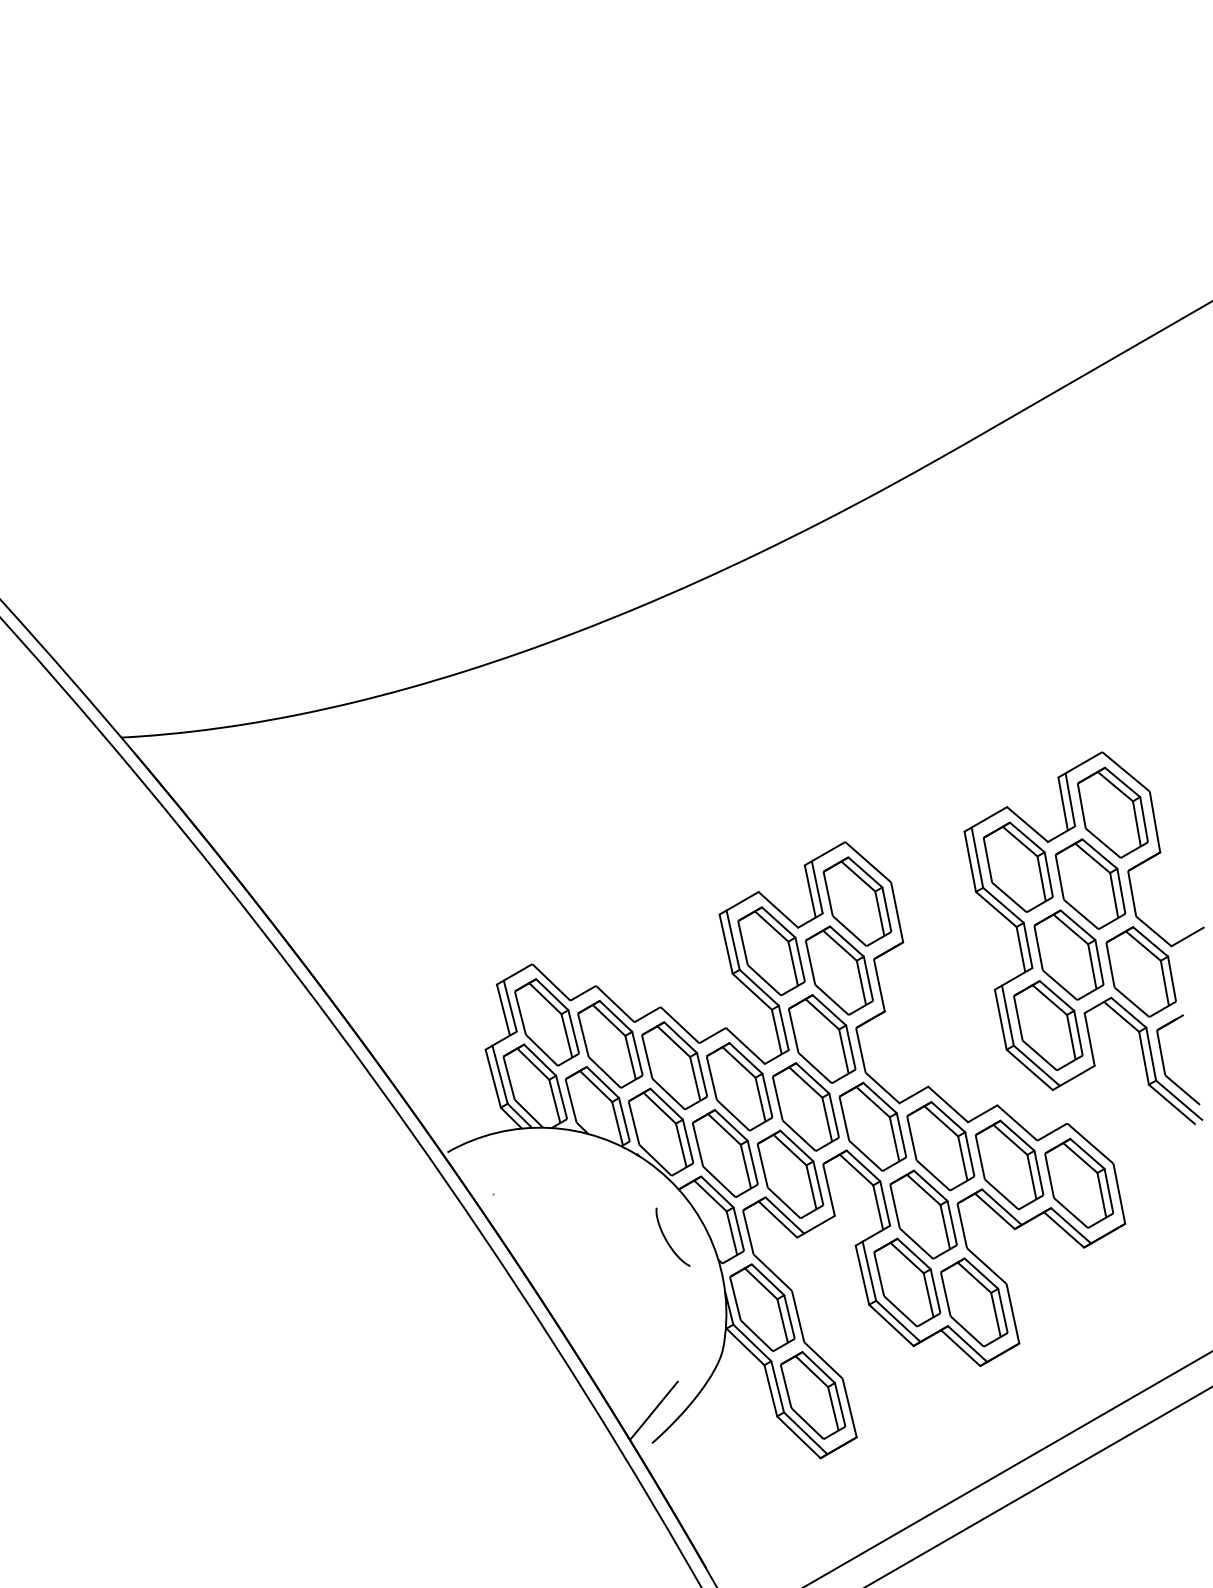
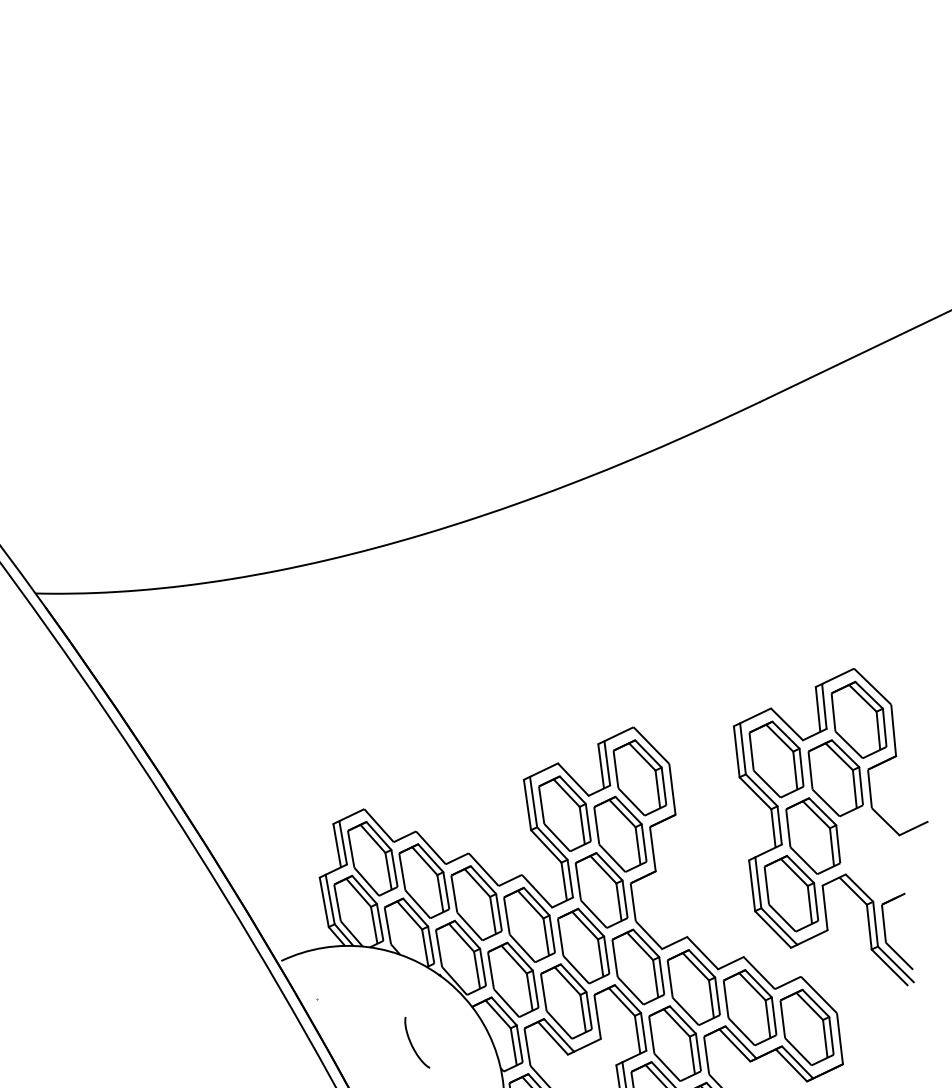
part: (1140, 971) -> (871, 854), removed
curve: (666, 1238) -> (411, 1043), moved

